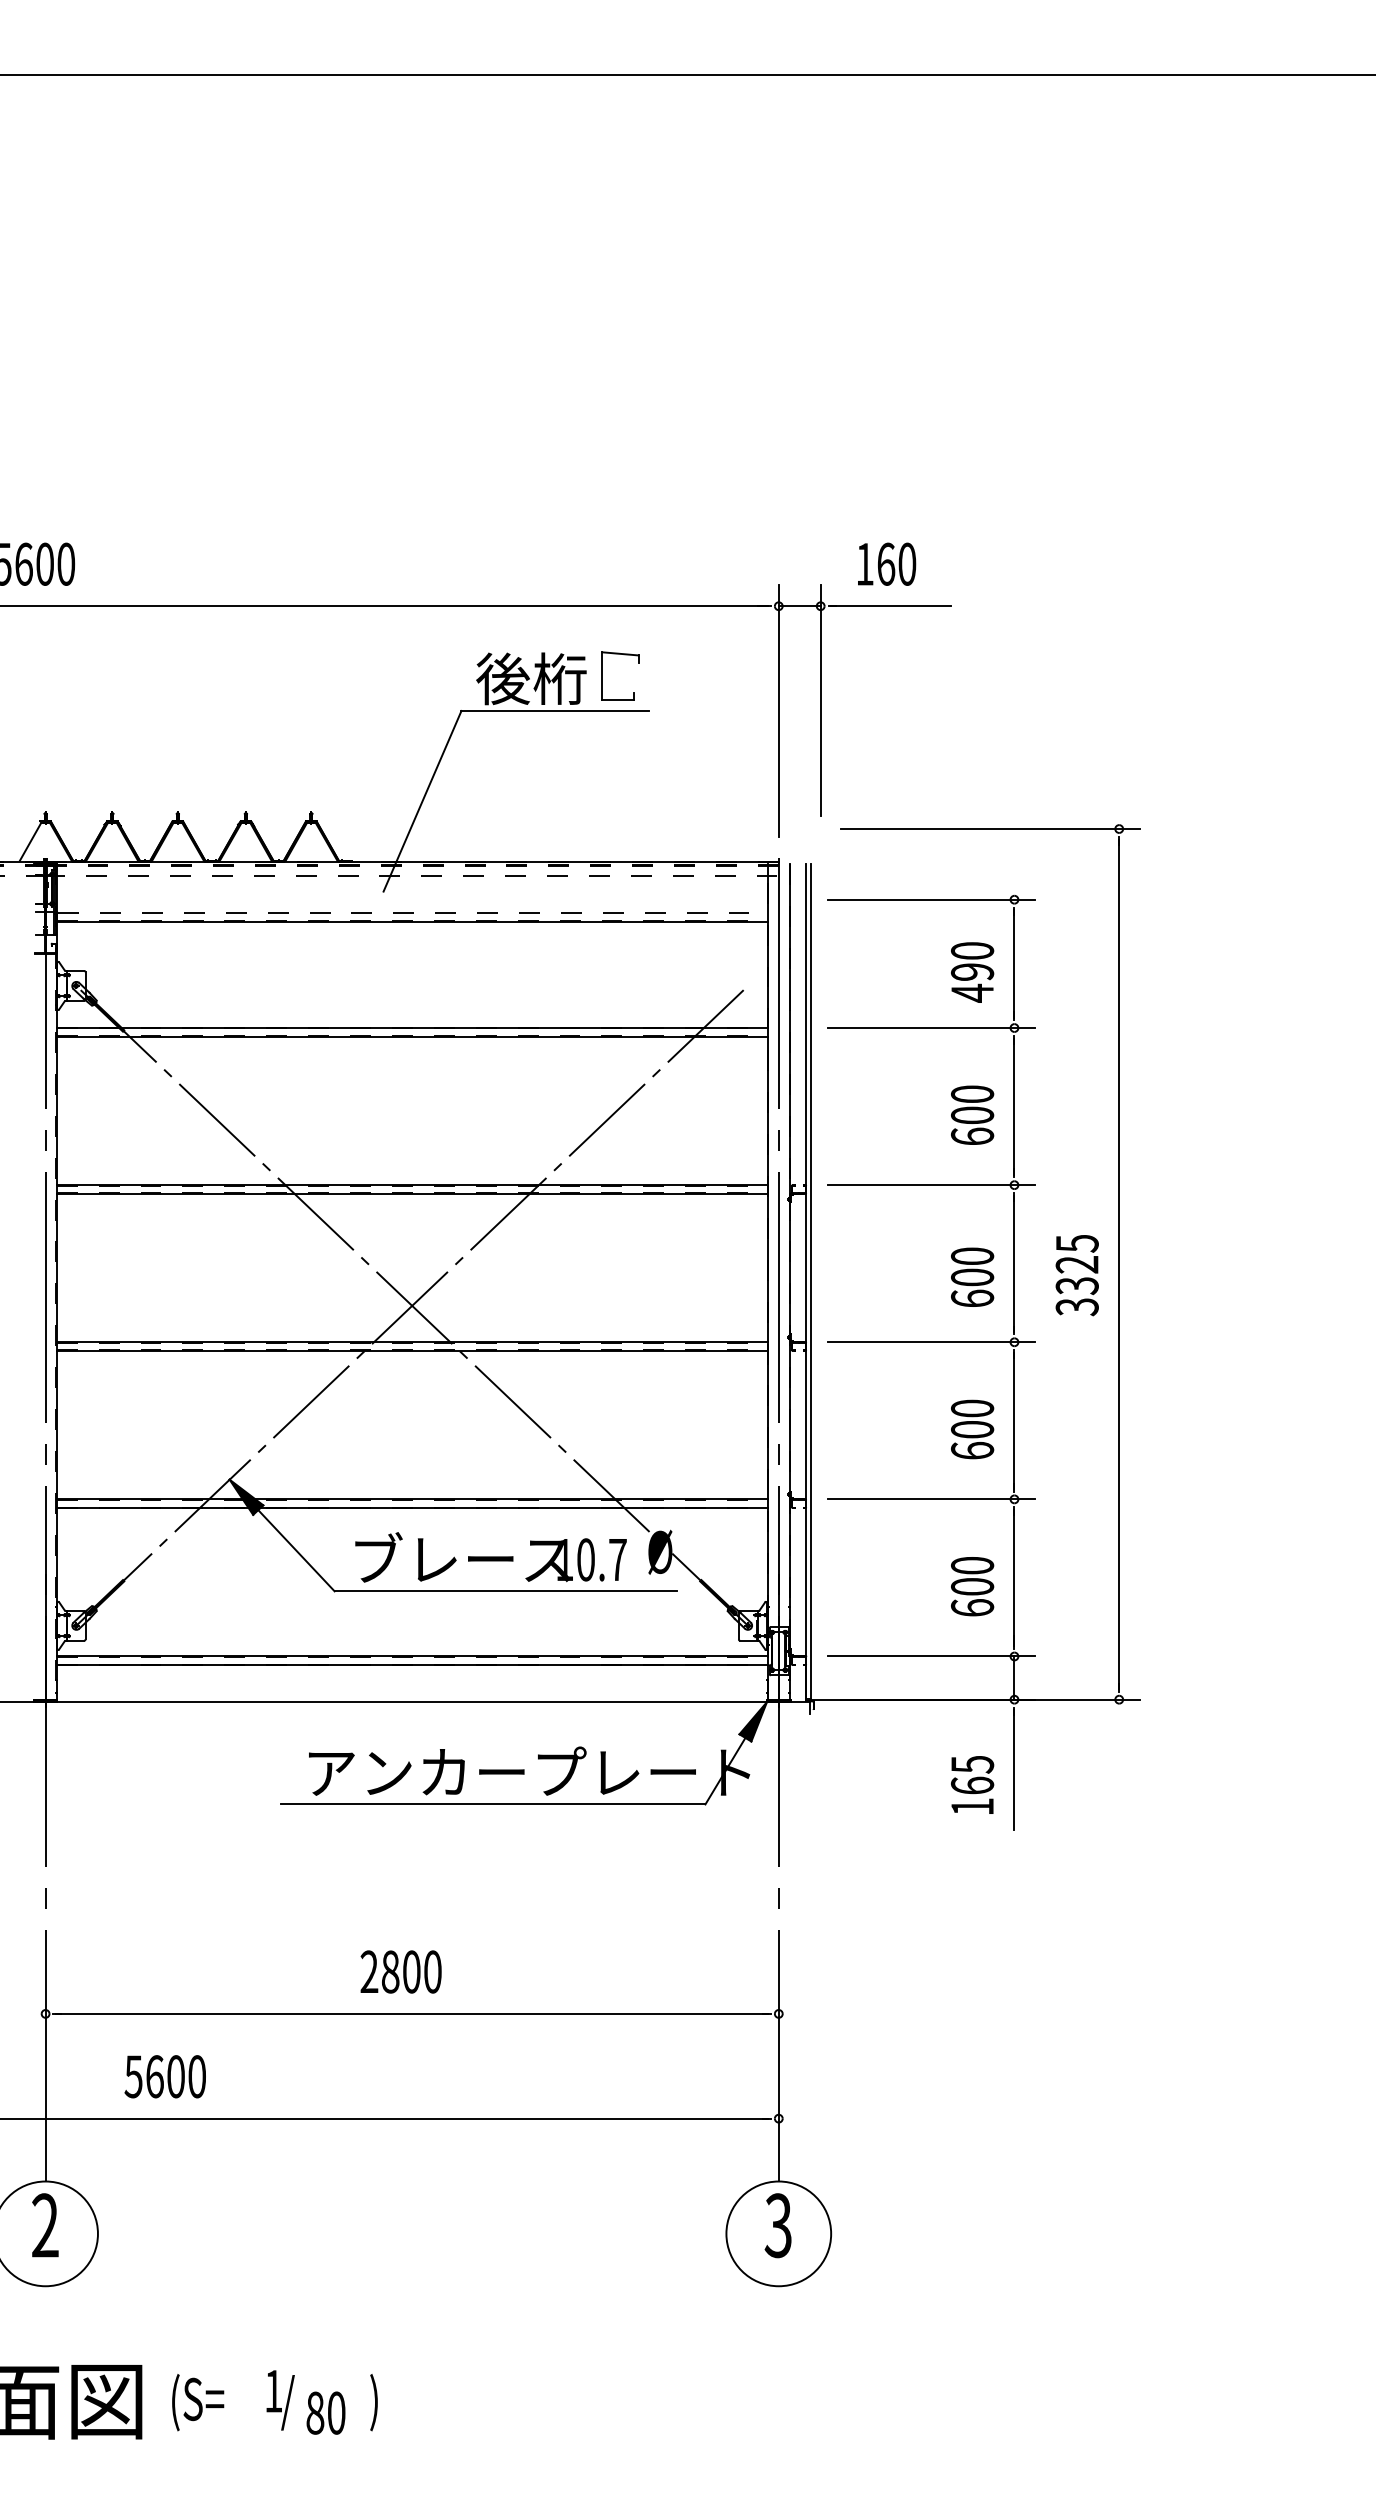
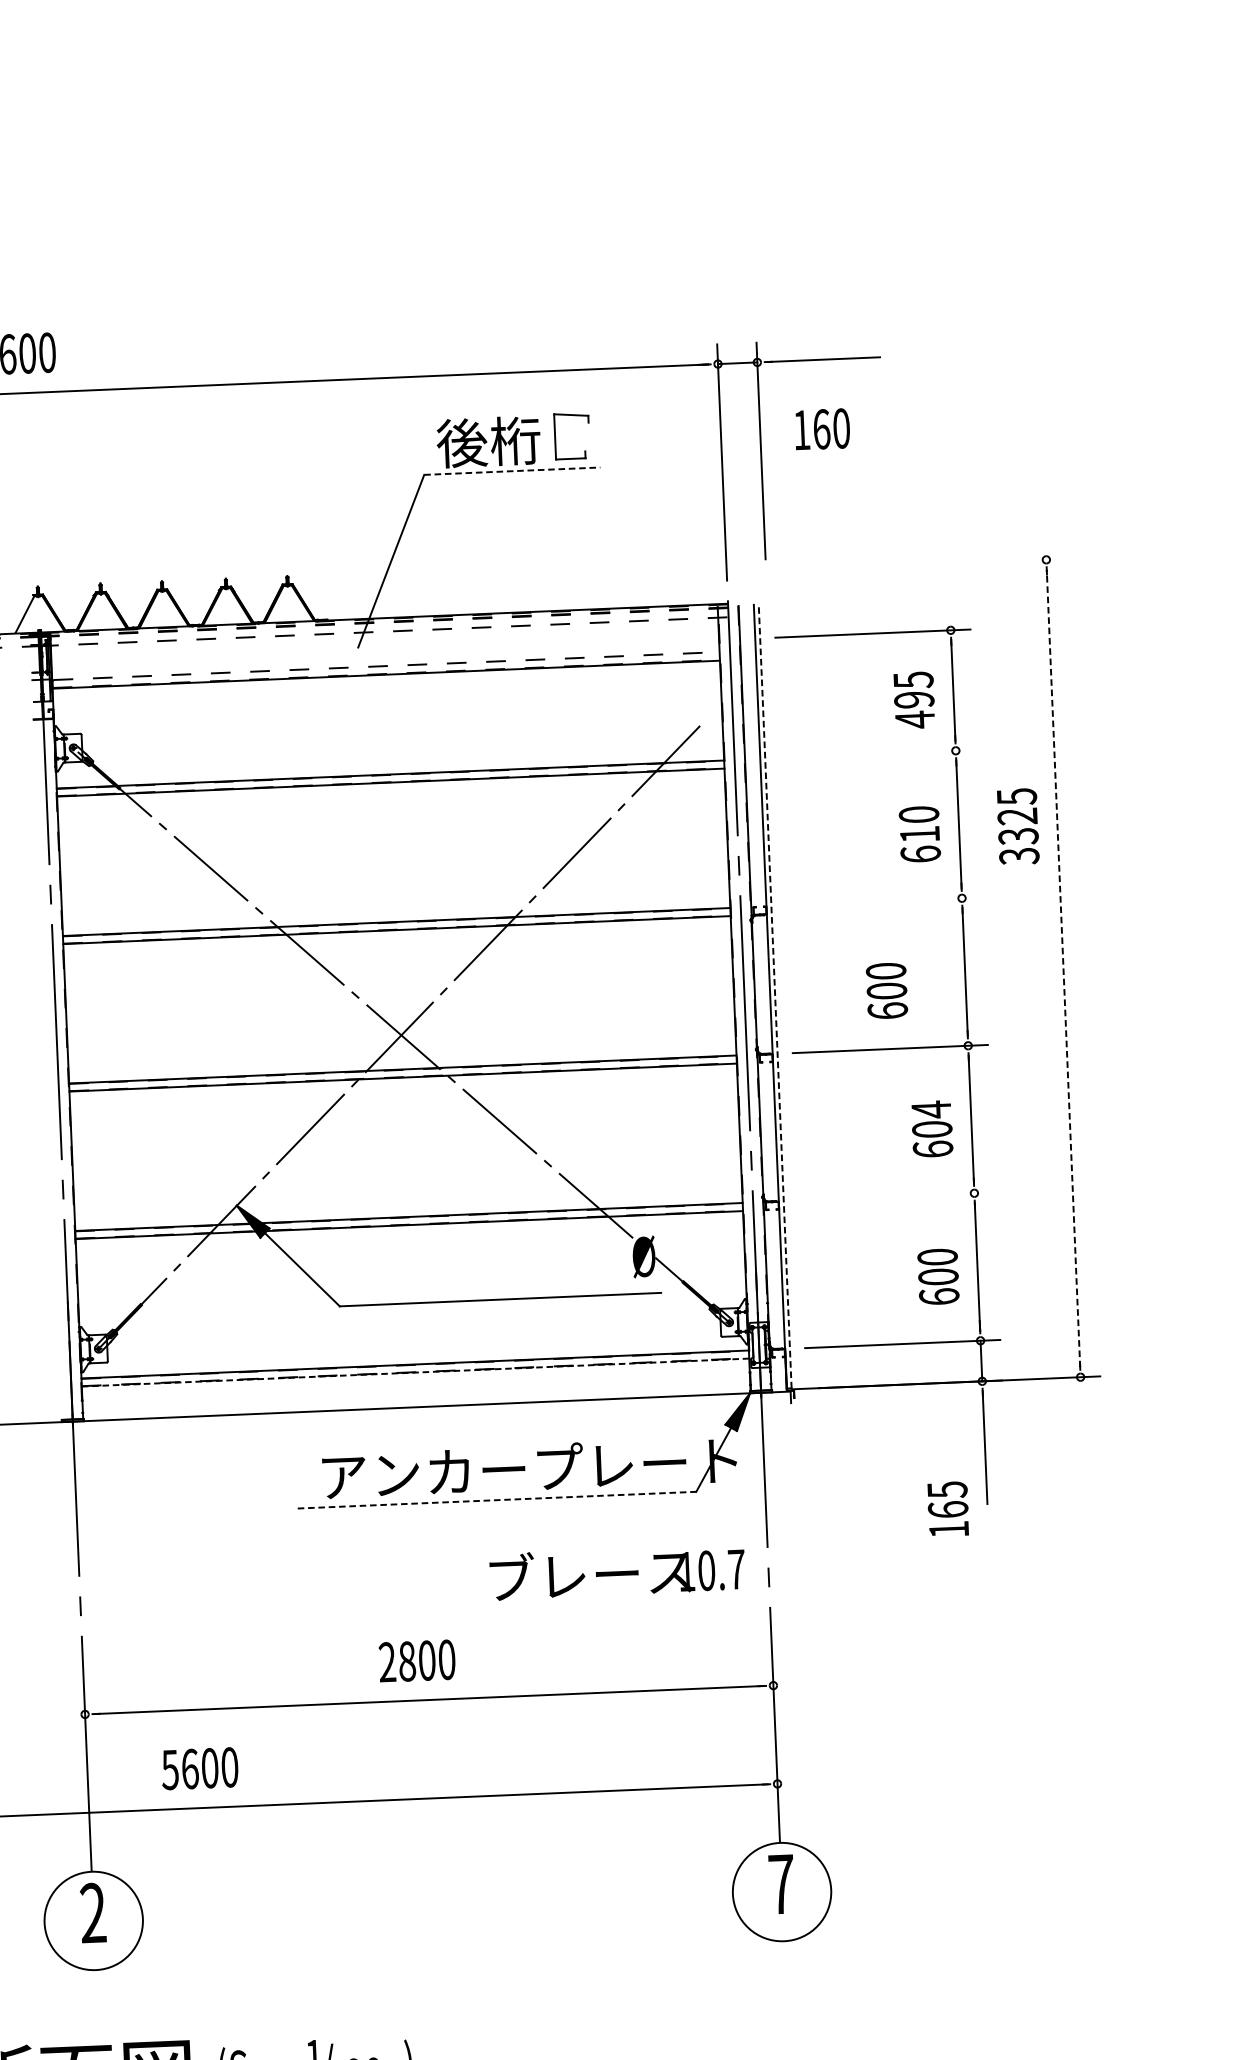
text: (887, 563) -> (822, 428), moved
line: (555, 710) -> (512, 470), solid -> dashed
line: (990, 829) -> (925, 565), removed
text: (972, 951) -> (913, 680), 490 -> 495
line: (931, 1028) -> (877, 754), removed
text: (972, 1115) -> (919, 834), 600 -> 610
line: (931, 1185) -> (884, 901), removed
line: (1119, 1264) -> (1063, 968), solid -> dashed
text: (1076, 1275) -> (1017, 826), moved
text: (972, 1276) -> (886, 990), moved
line: (811, 1280) -> (775, 995), solid -> dashed
text: (972, 1408) -> (931, 1109), 600 -> 604
line: (931, 1499) -> (896, 1196), removed
text: (490, 1557) -> (616, 1572), moved
line: (412, 1665) -> (415, 1372), solid -> dashed
text: (972, 1784) -> (948, 1508), moved
line: (493, 1804) -> (497, 1500), solid -> dashed
text: (777, 2225) -> (780, 1884), 3 -> 7

